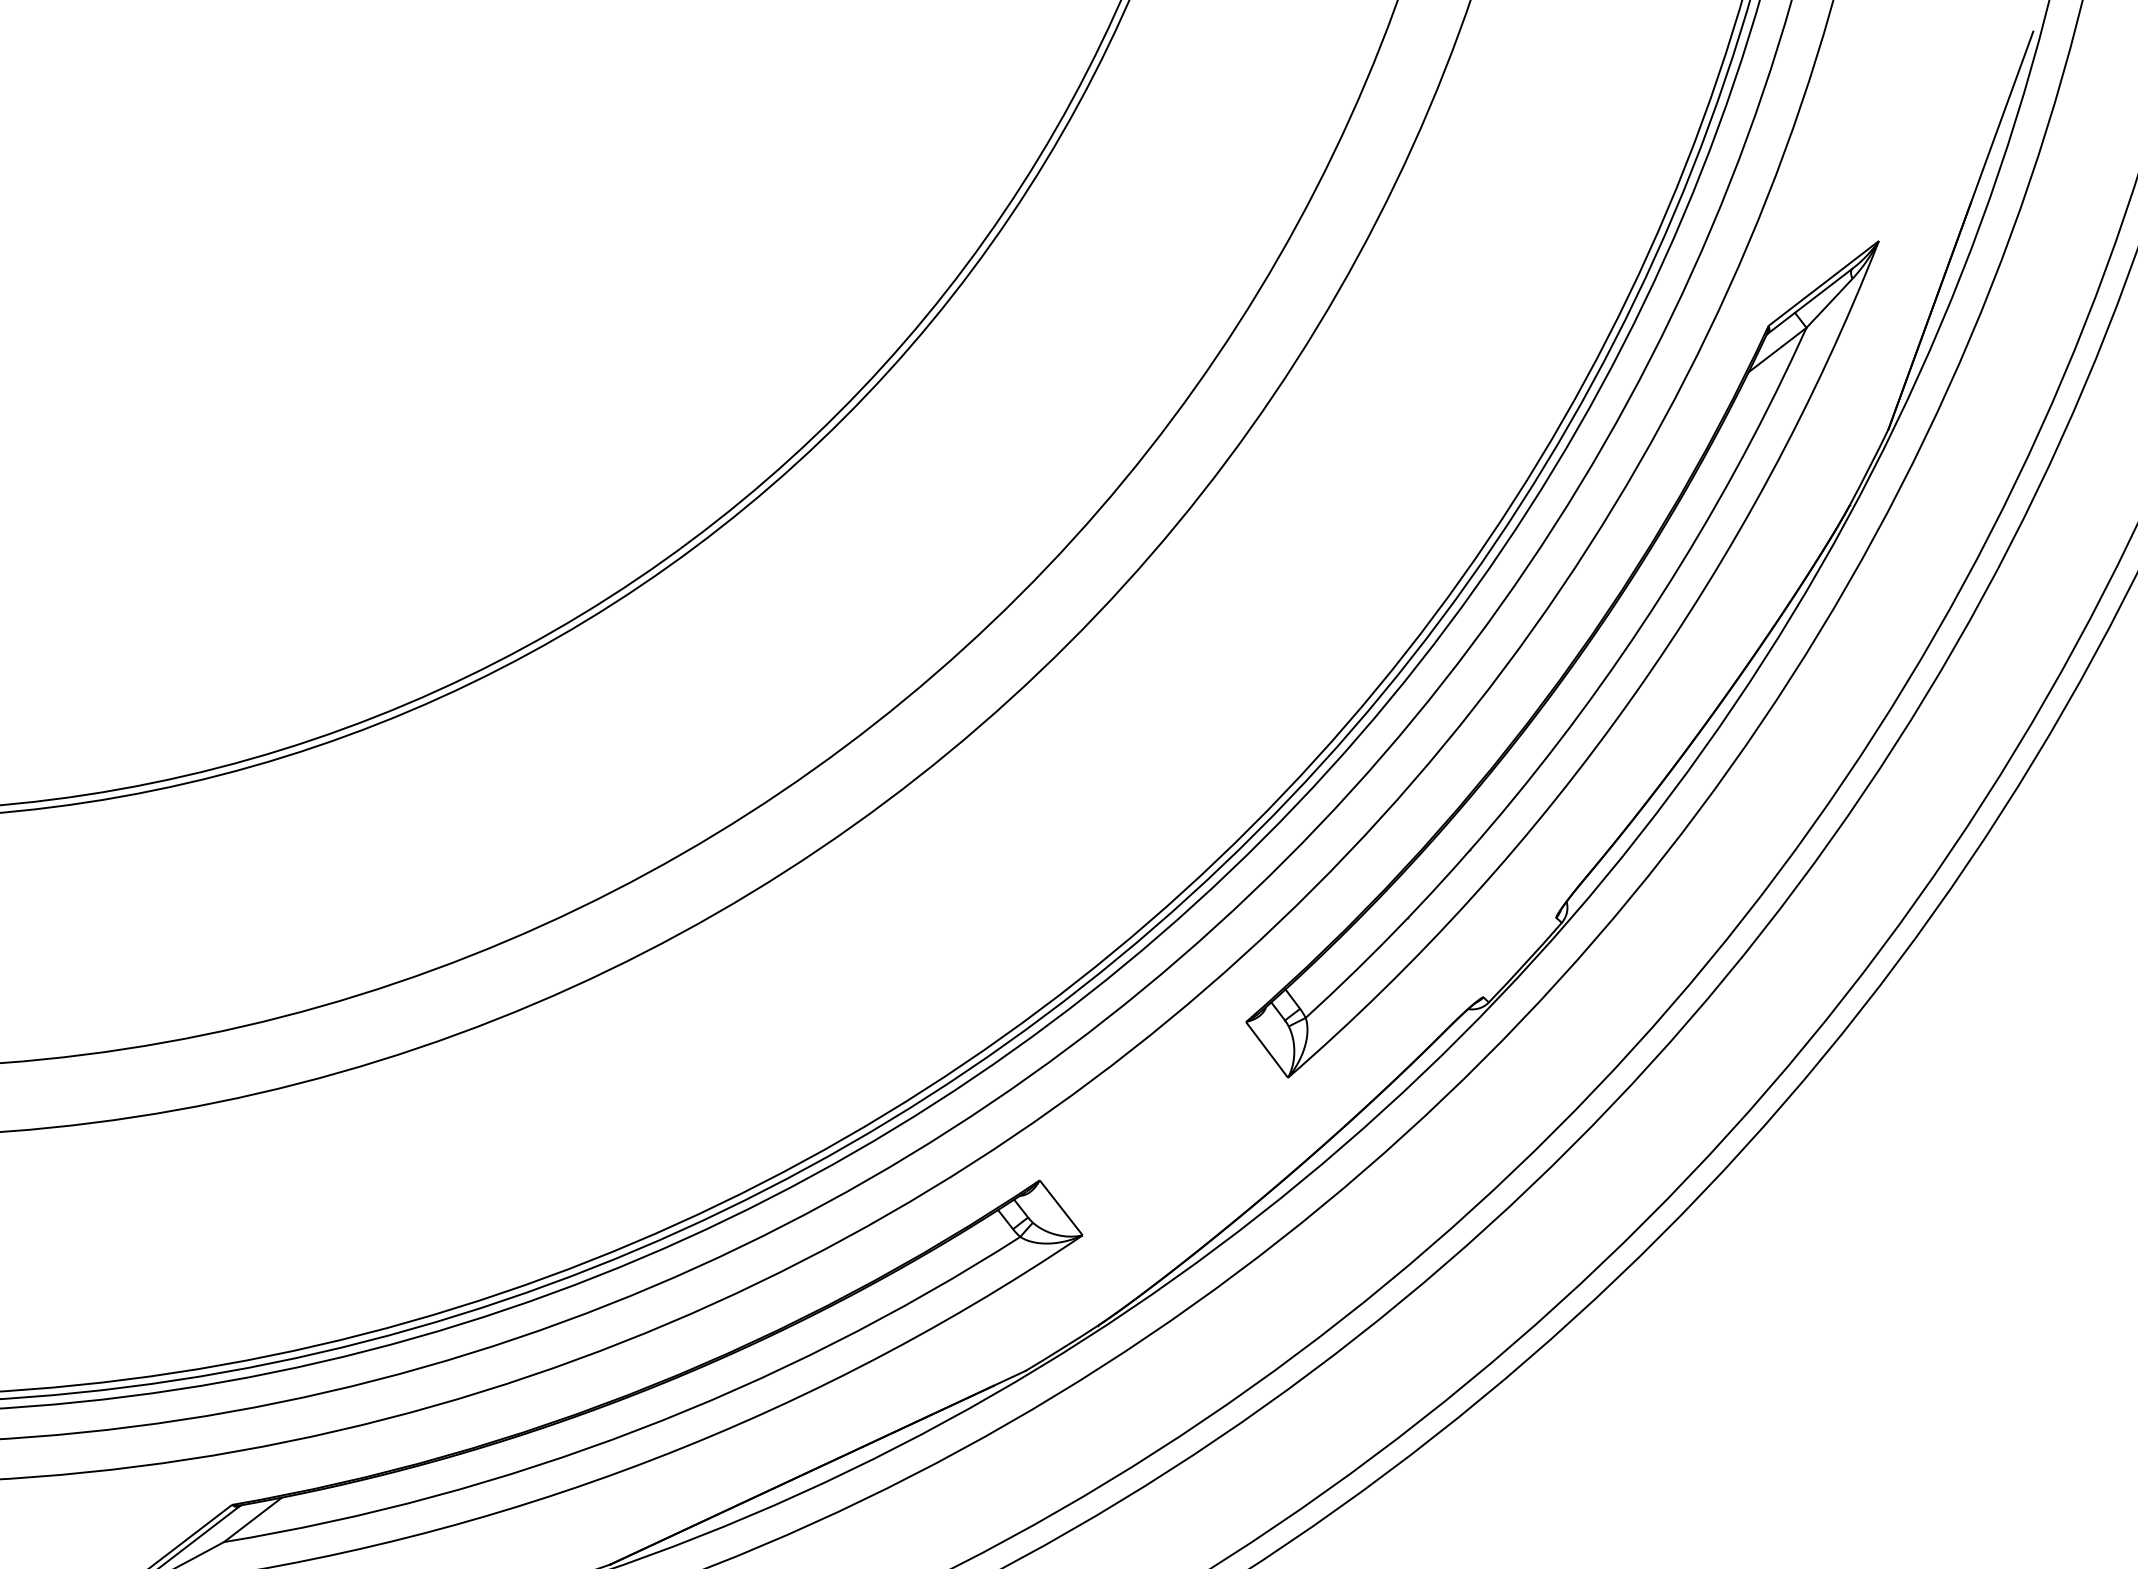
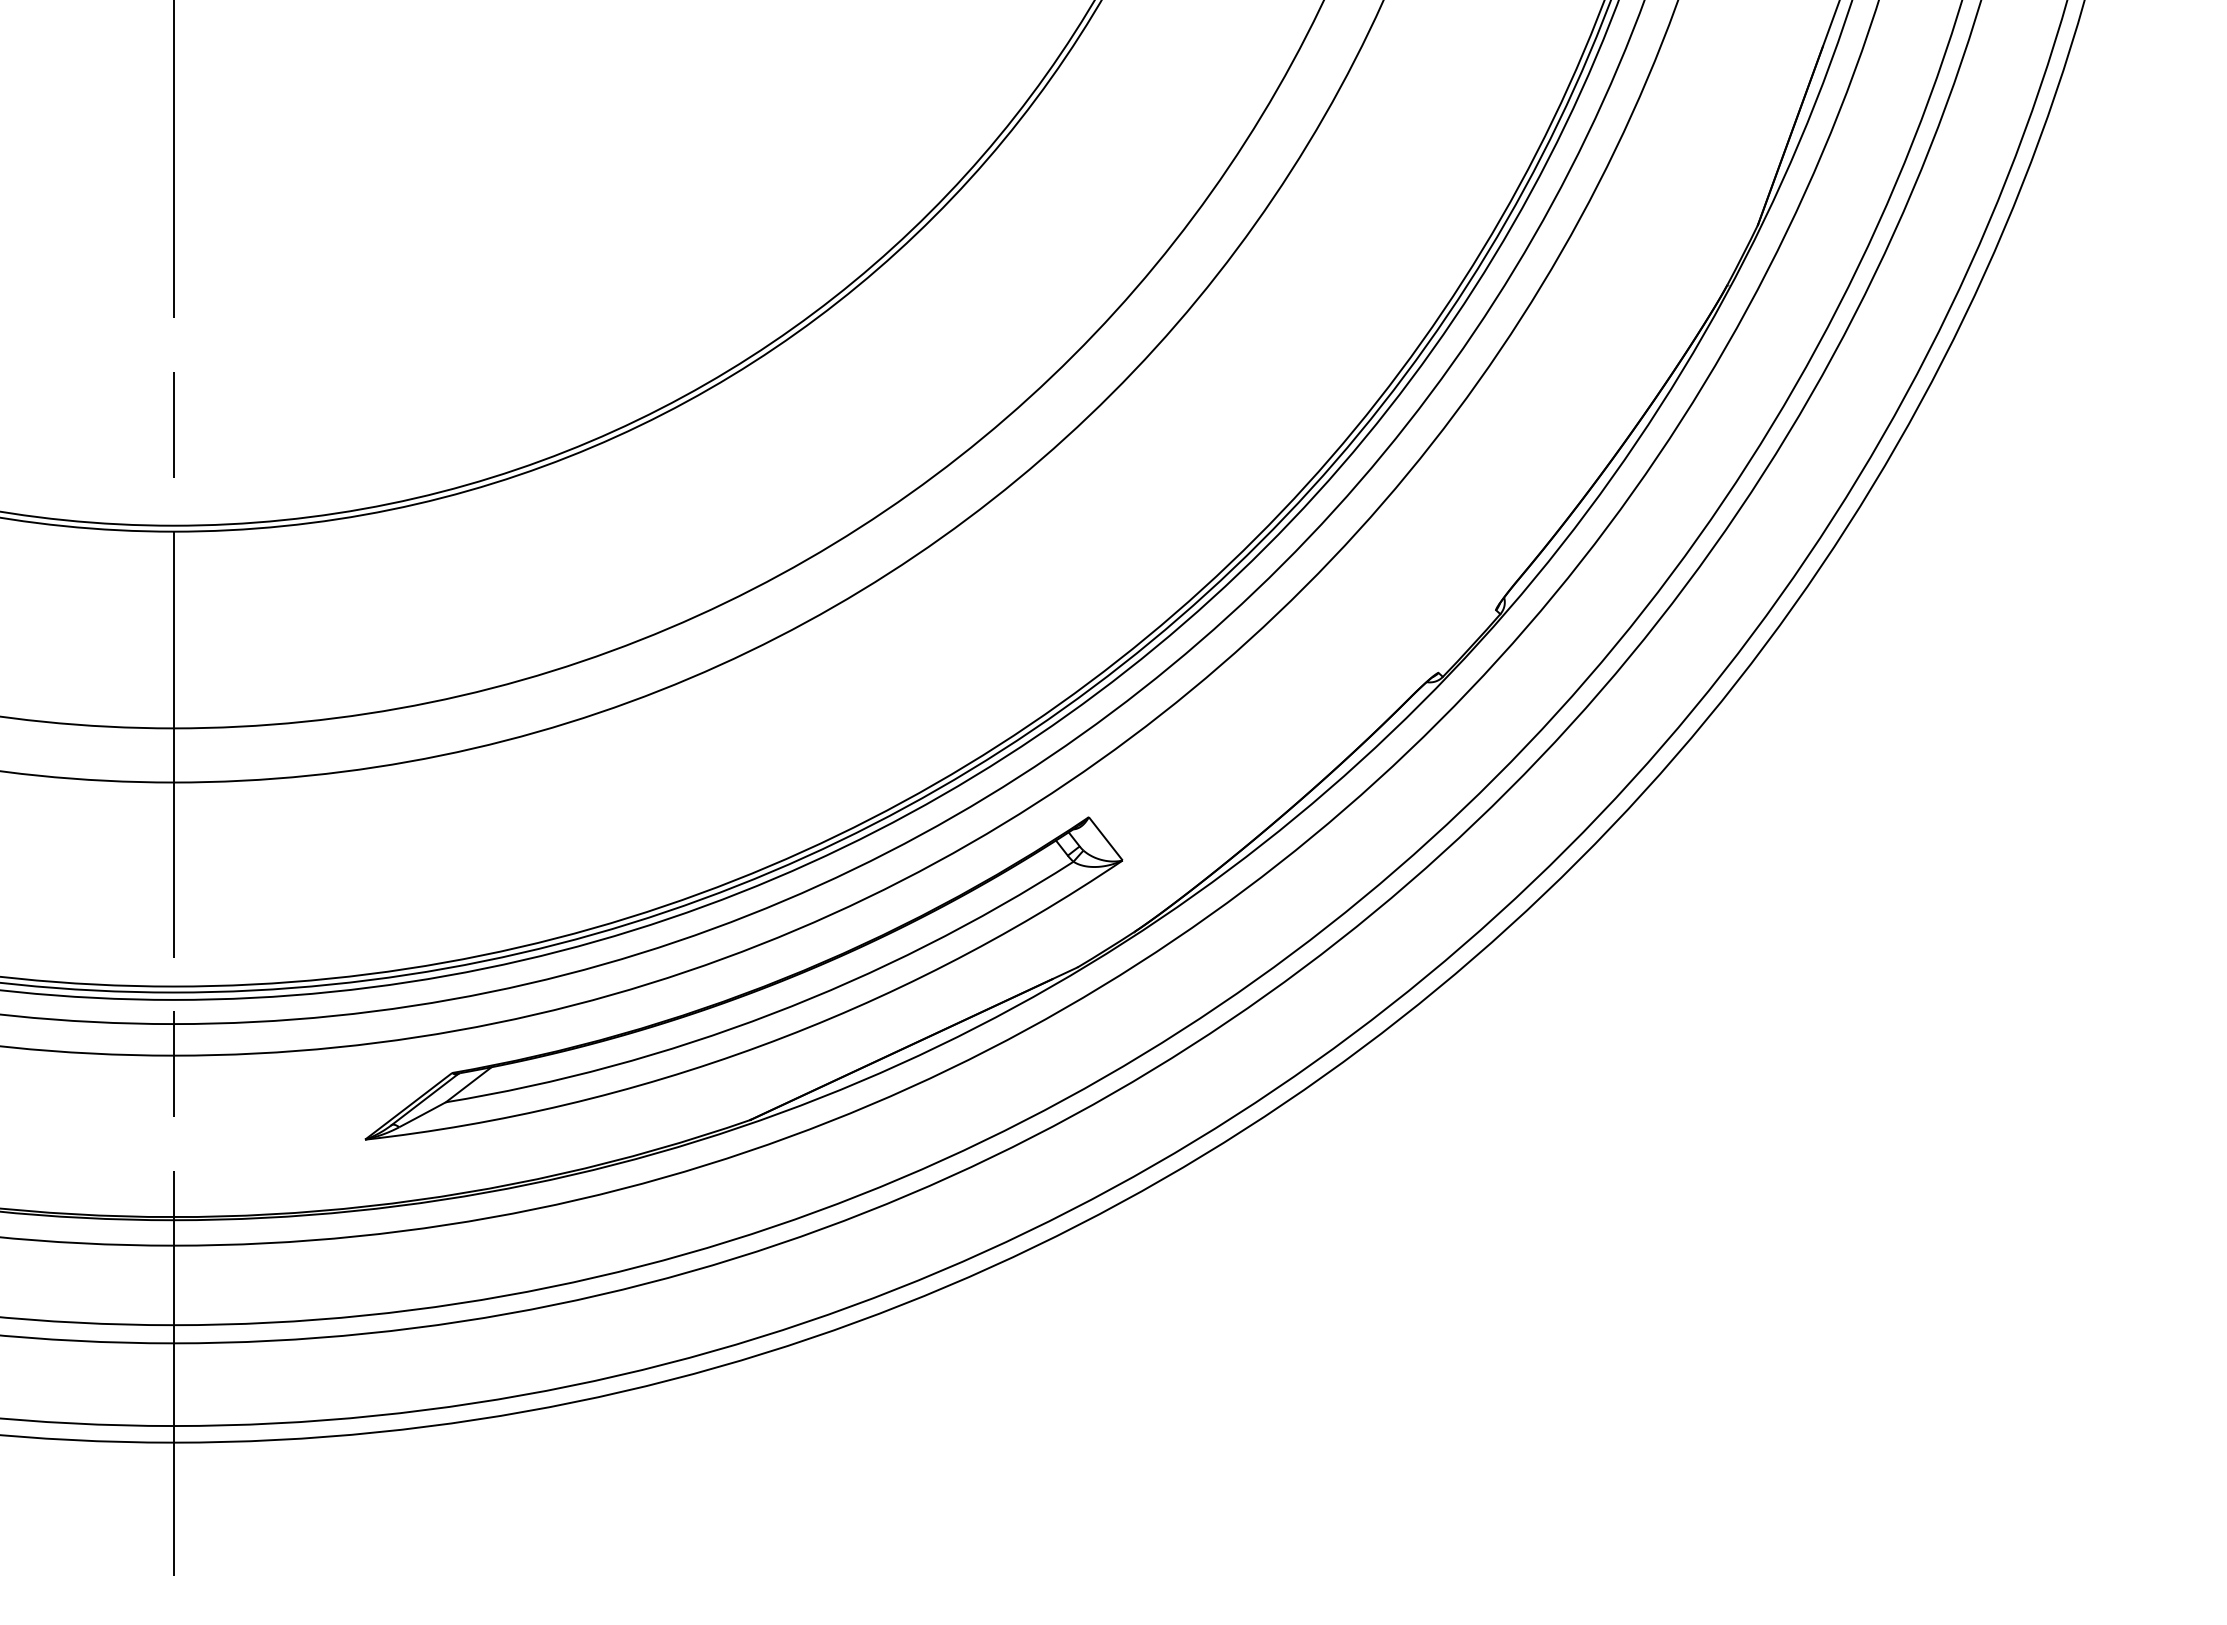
part: (1569, 664) -> (1506, 410), removed

